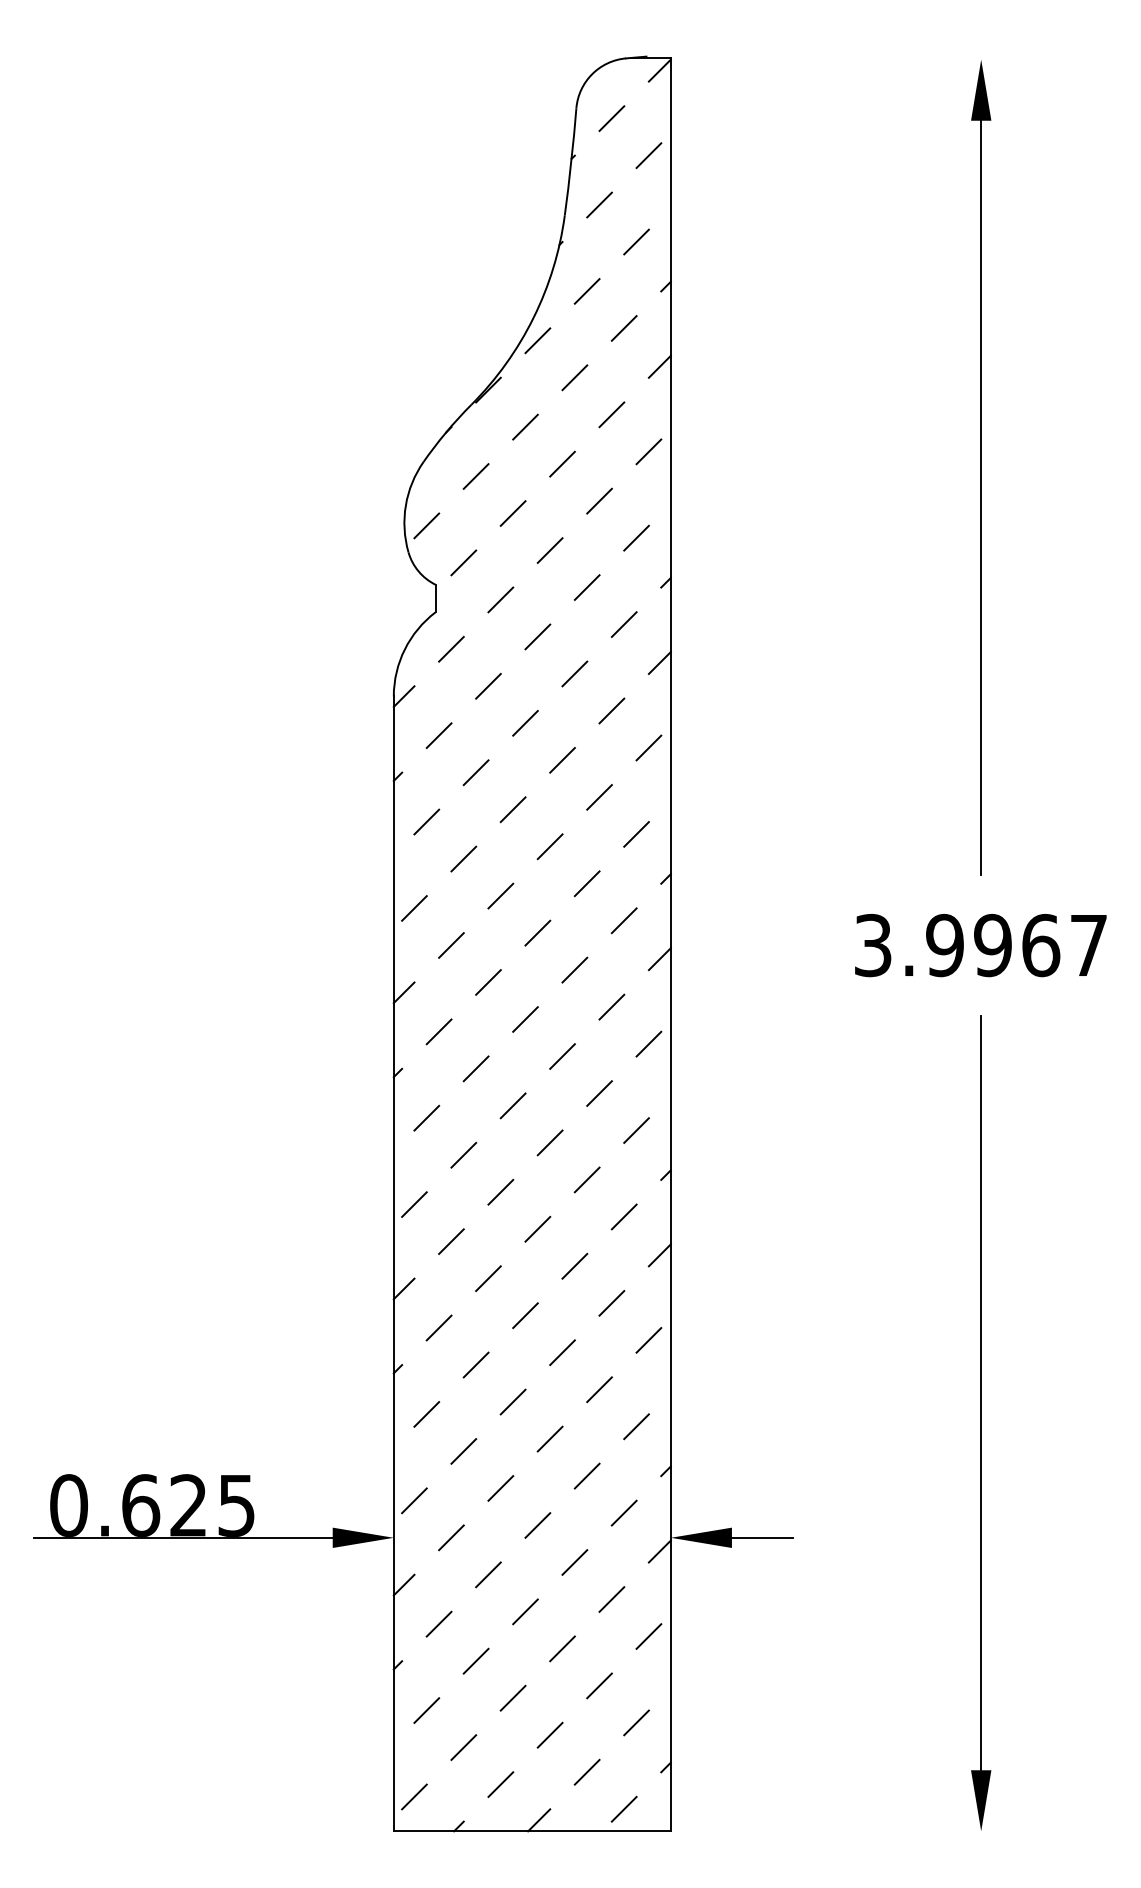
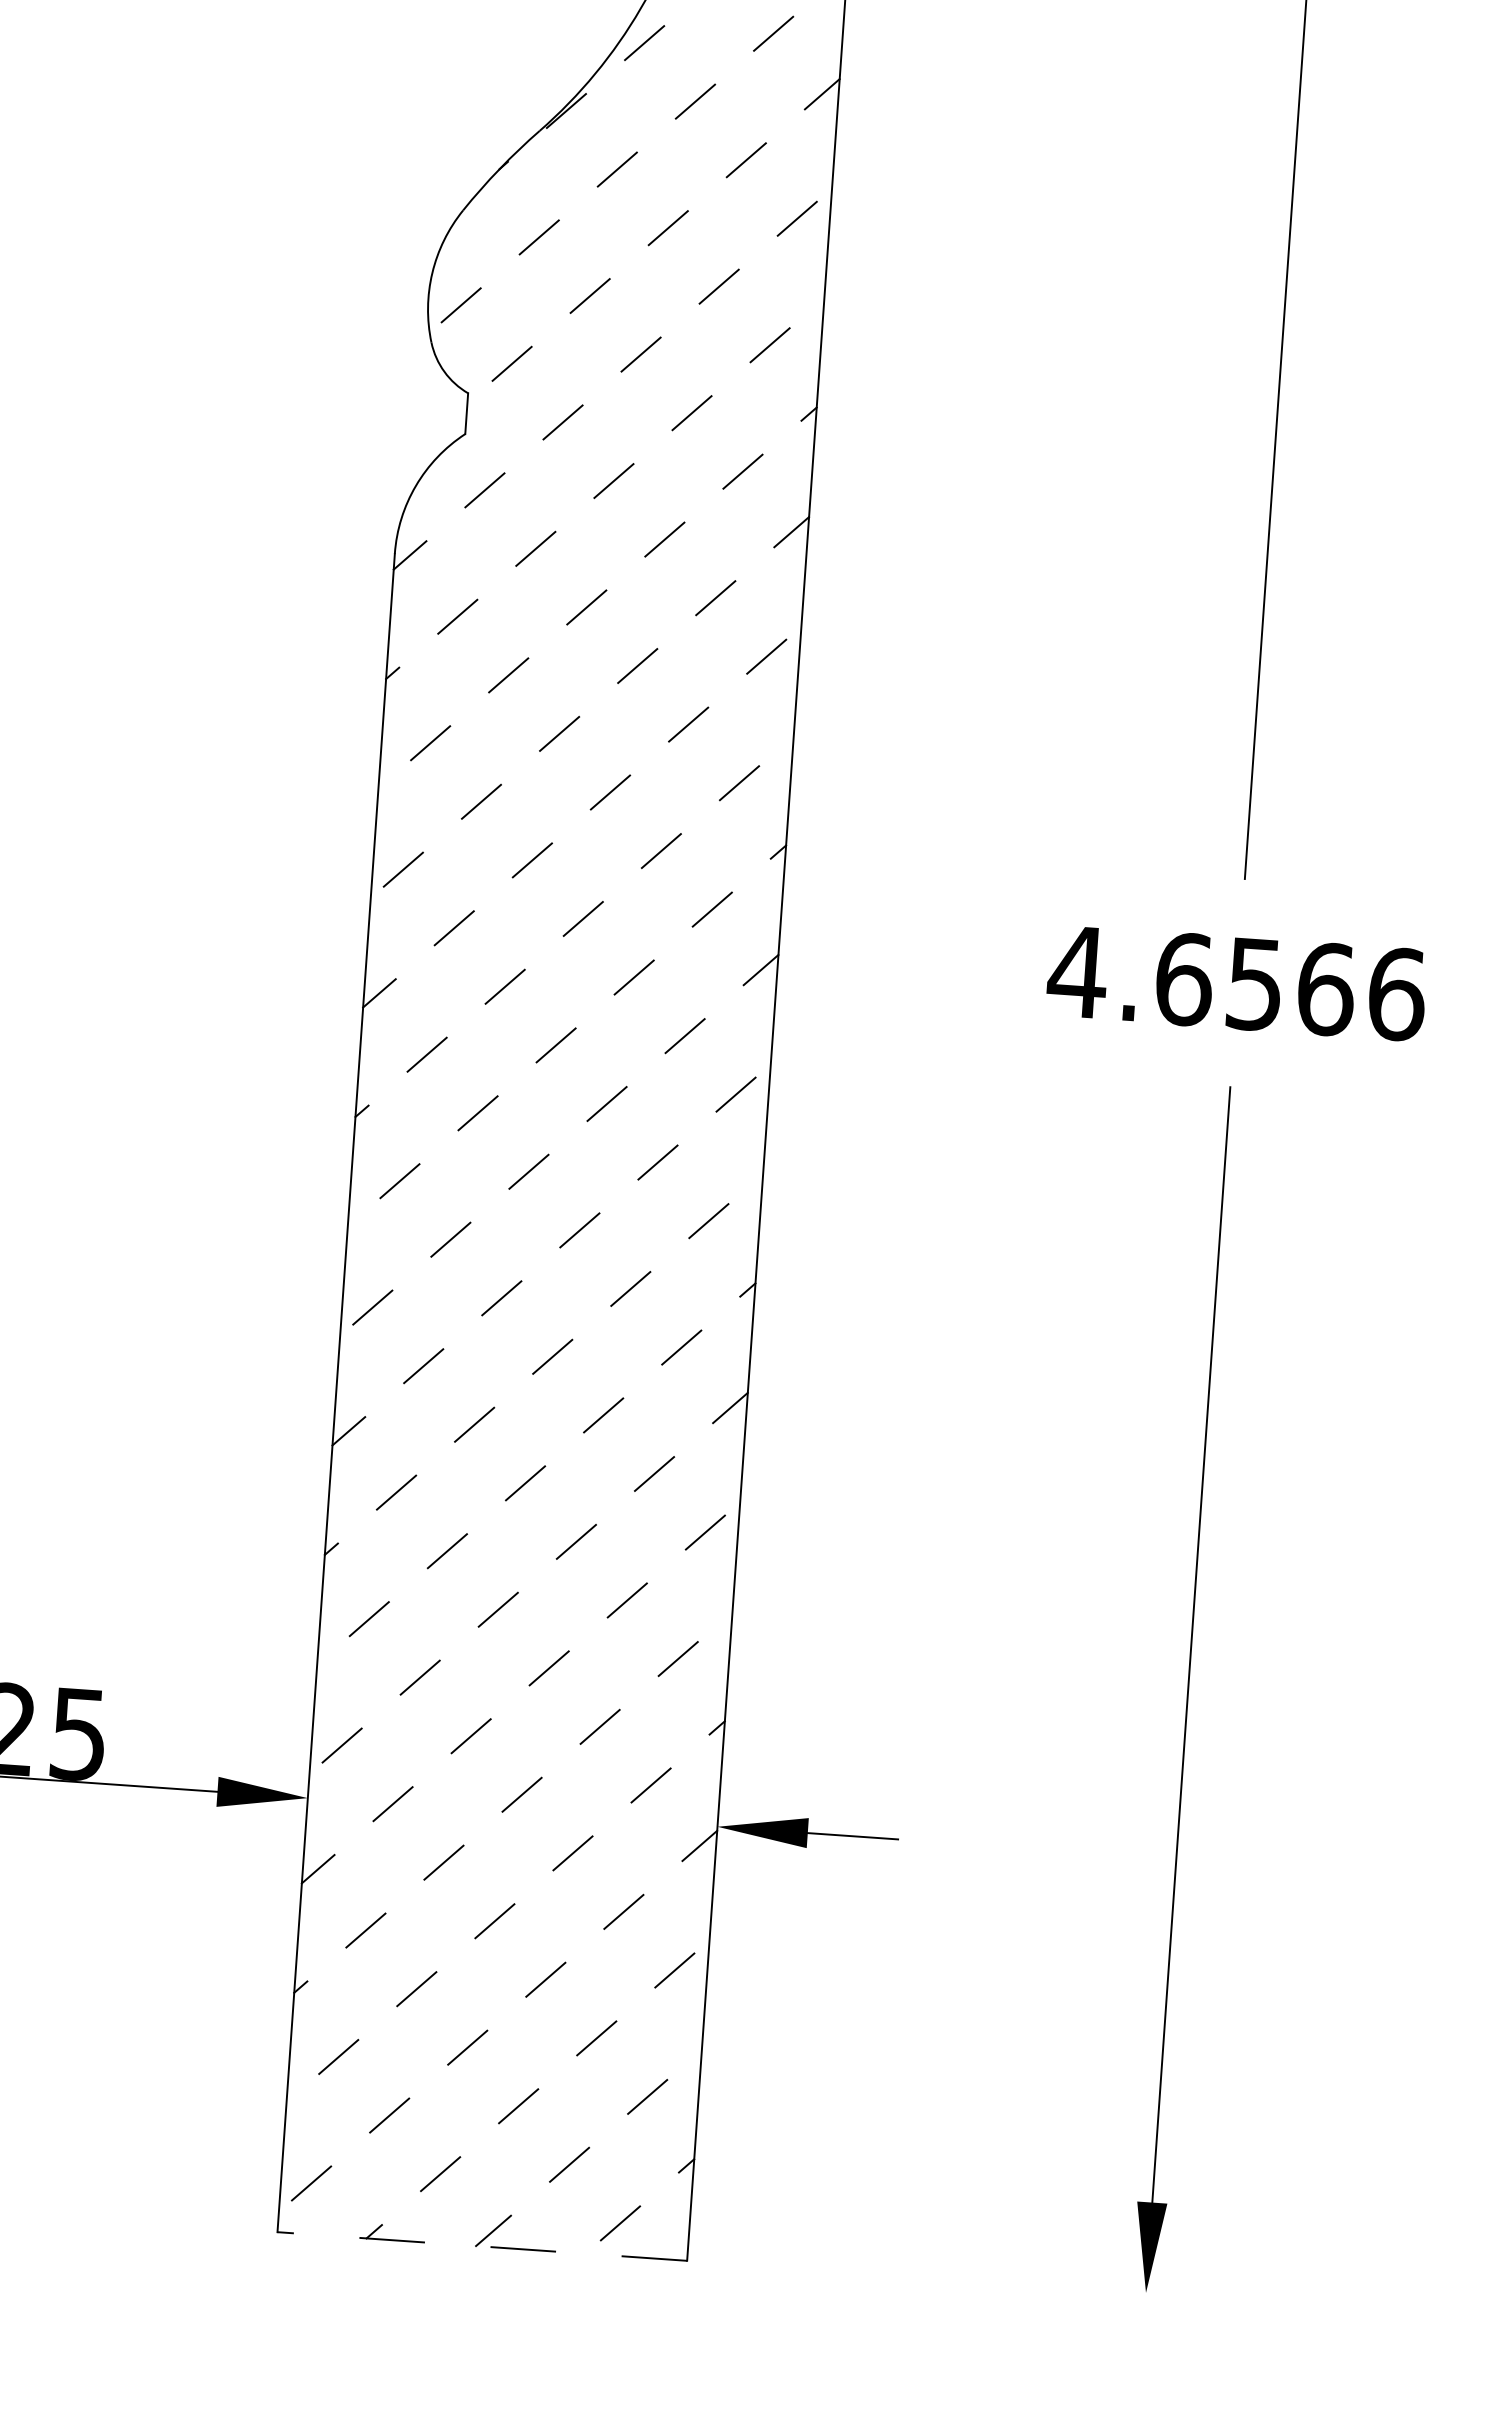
text: (980, 945) -> (1236, 983), 3.9967 -> 4.6566
line: (532, 1831) -> (482, 2246), solid -> dashed

